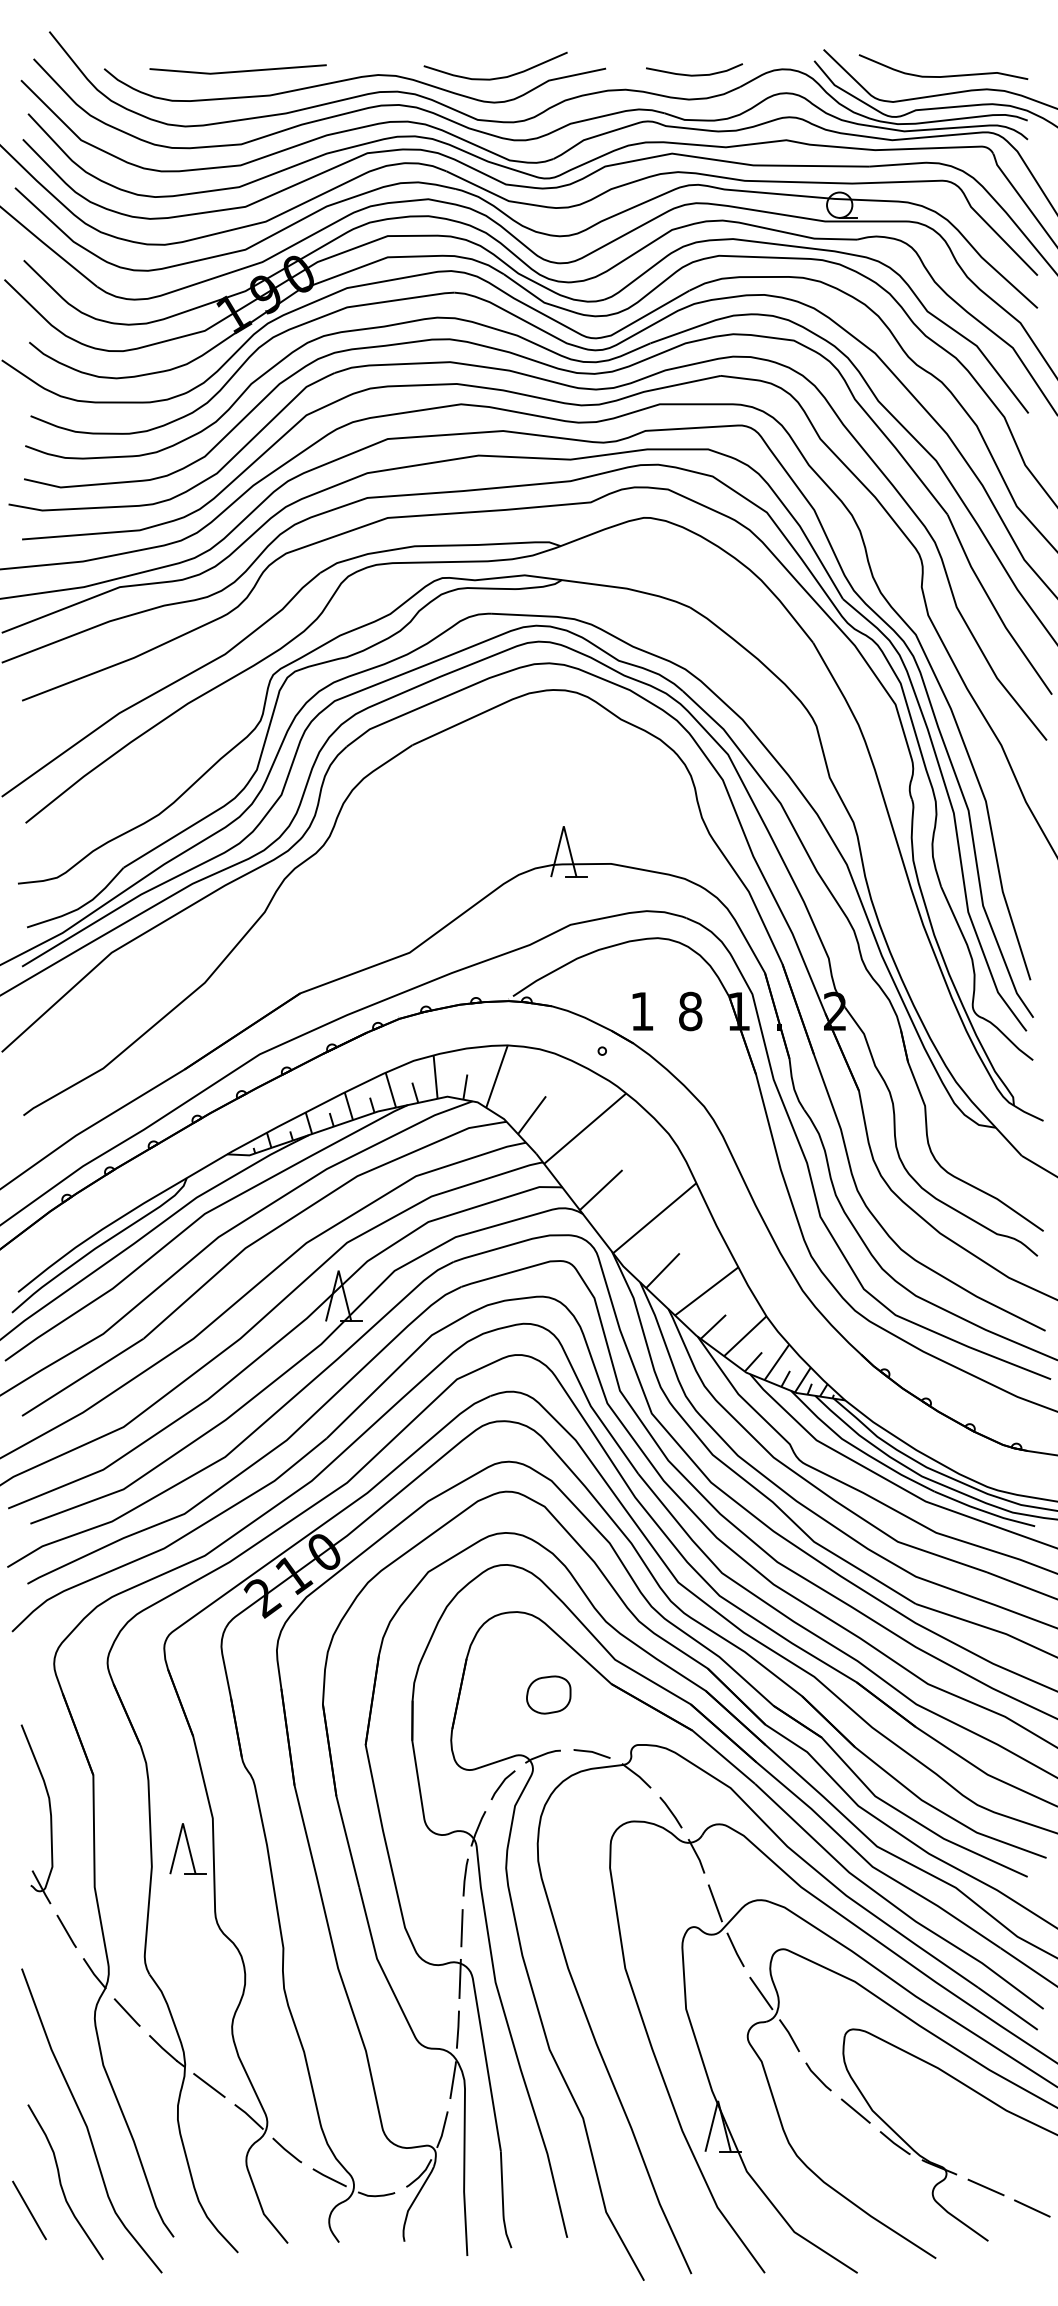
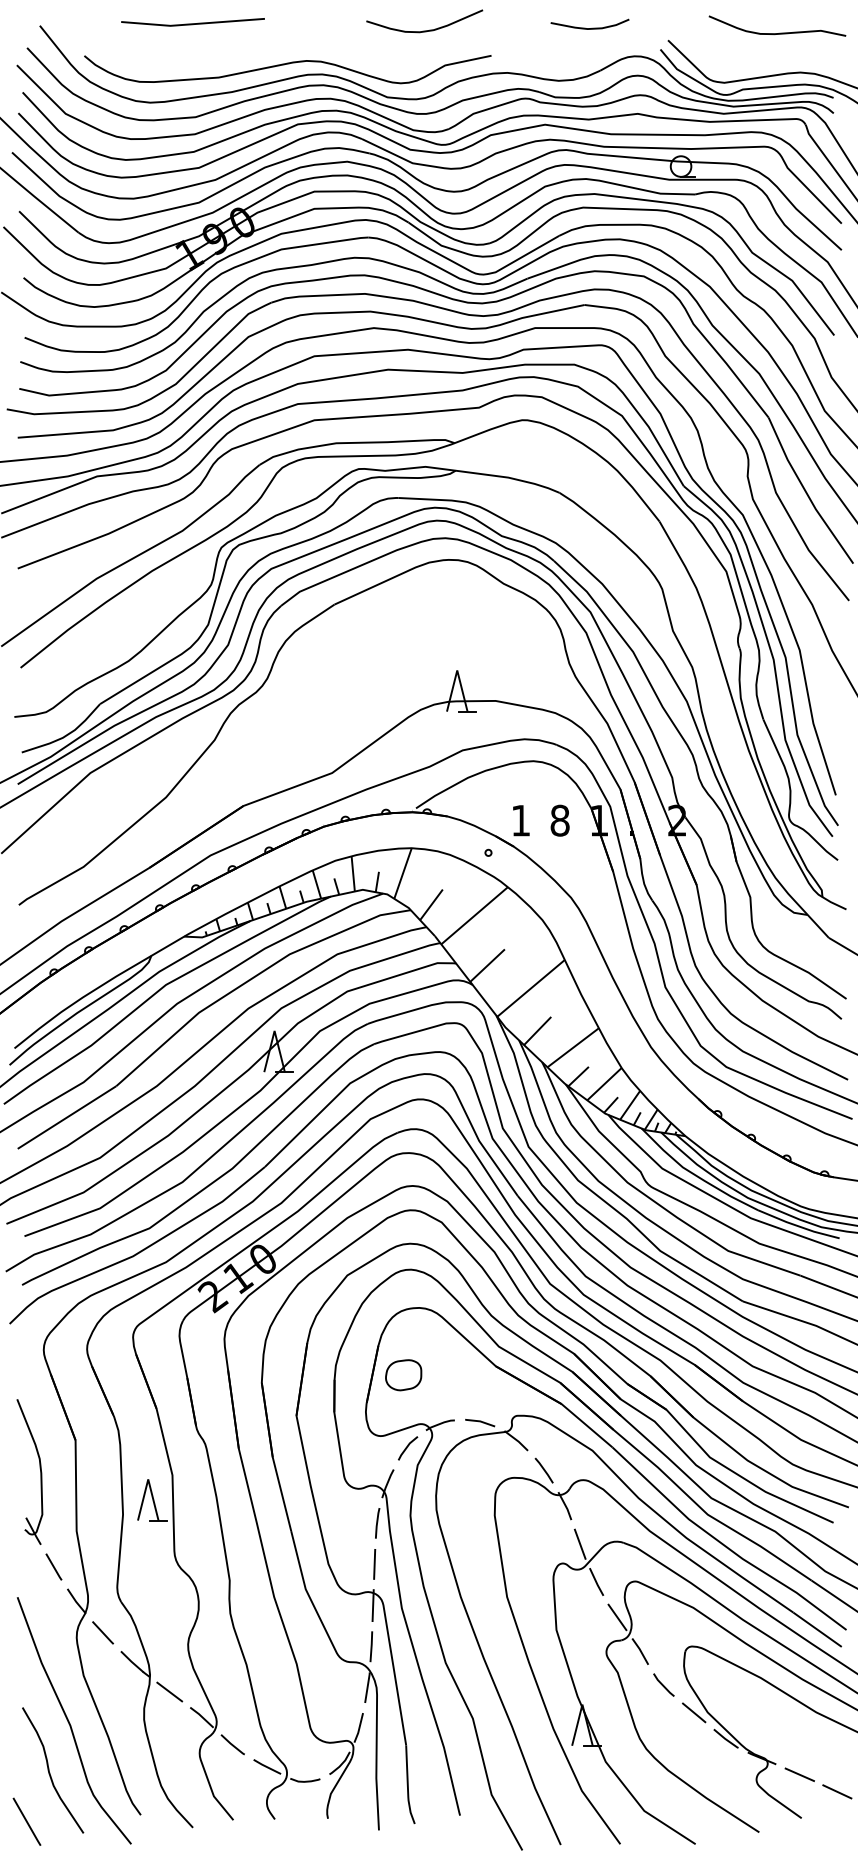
line: (237, 70) -> (192, 23), moved
curve: (694, 74) -> (590, 28), moved
curve: (943, 75) -> (777, 32), moved
curve: (495, 77) -> (424, 30), moved
part: (548, 1694) -> (403, 1374), moved
line: (29, 2210) -> (27, 1821), moved

